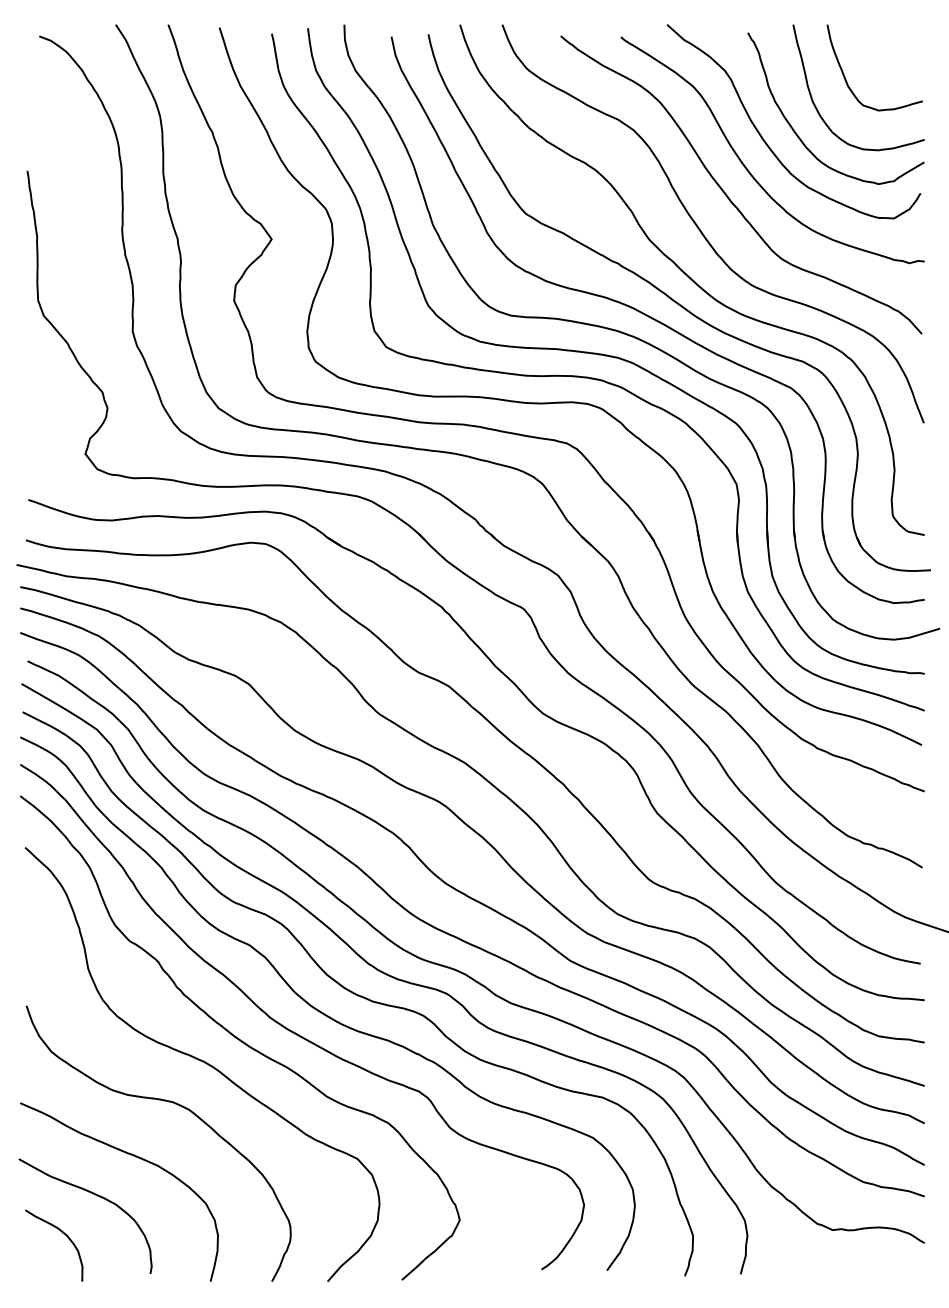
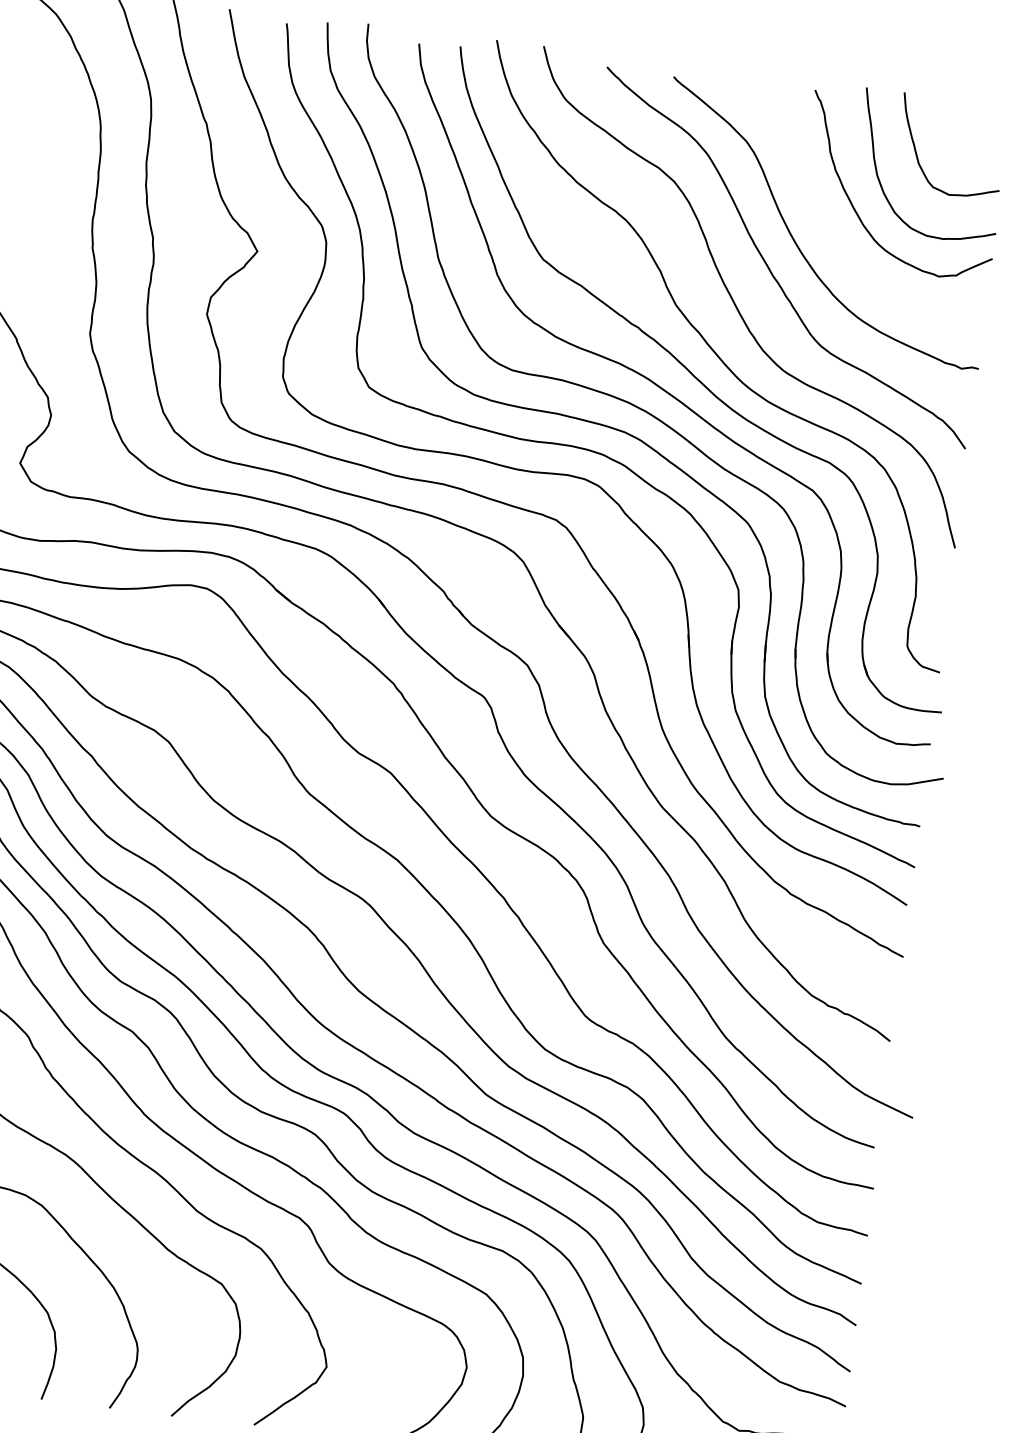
curve: (767, 143) -> (821, 215), removed

